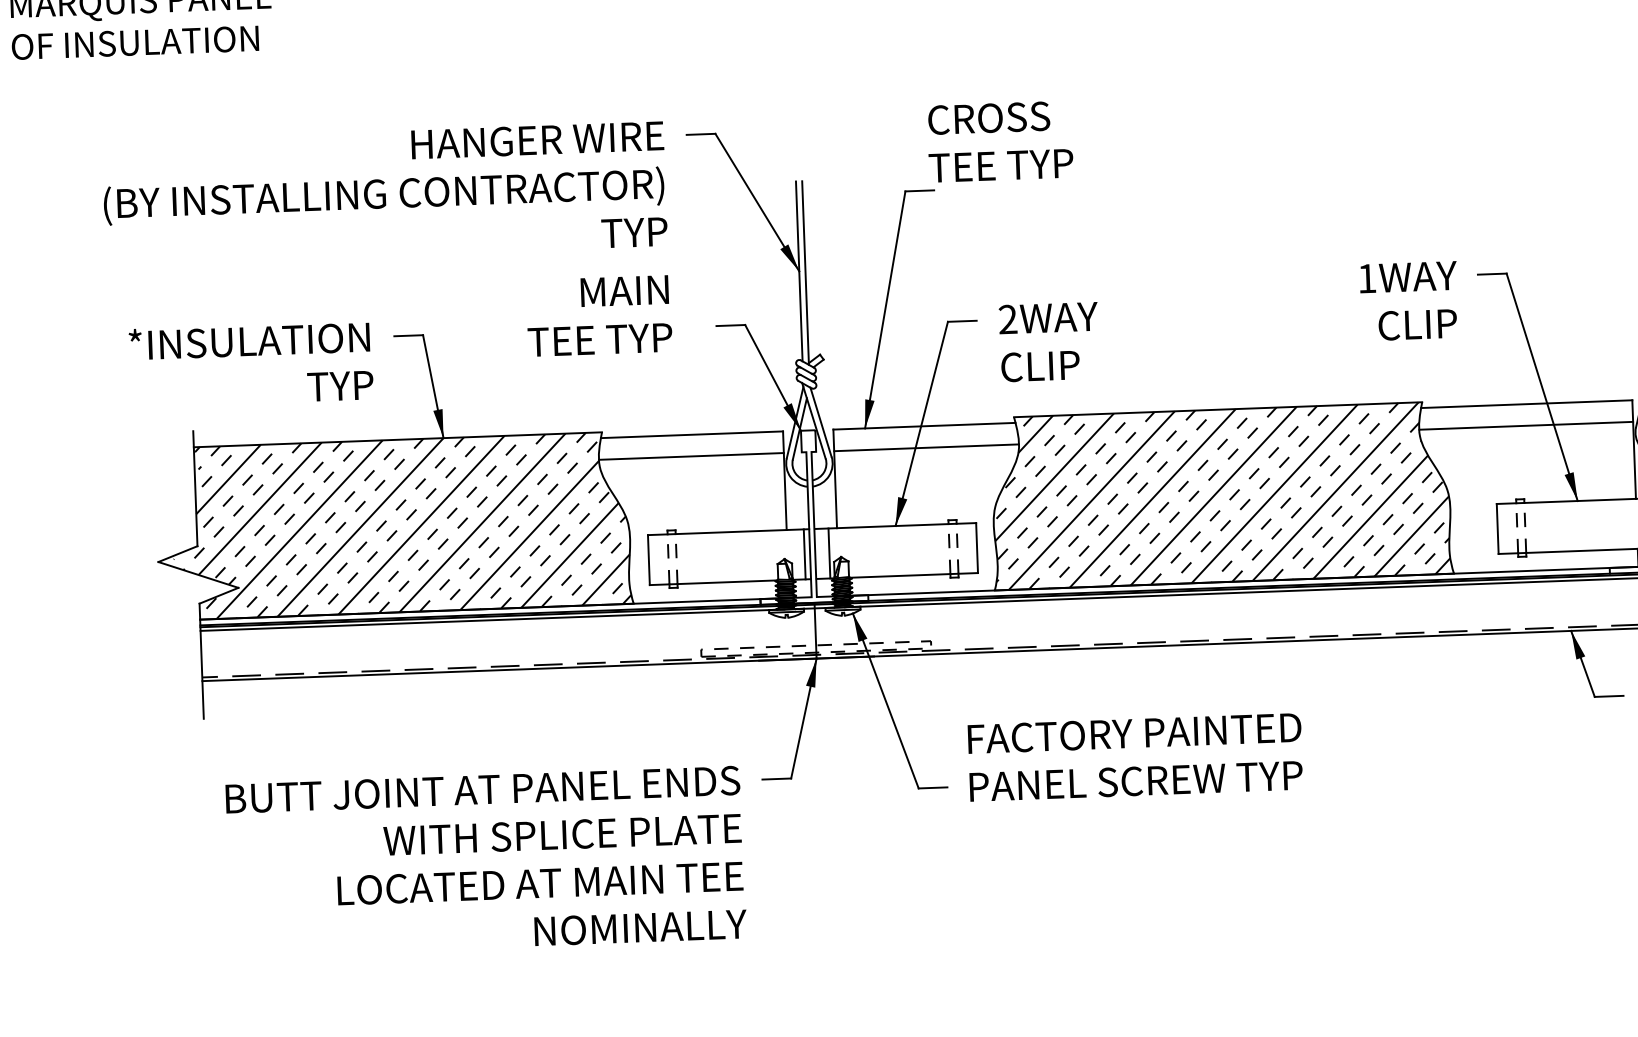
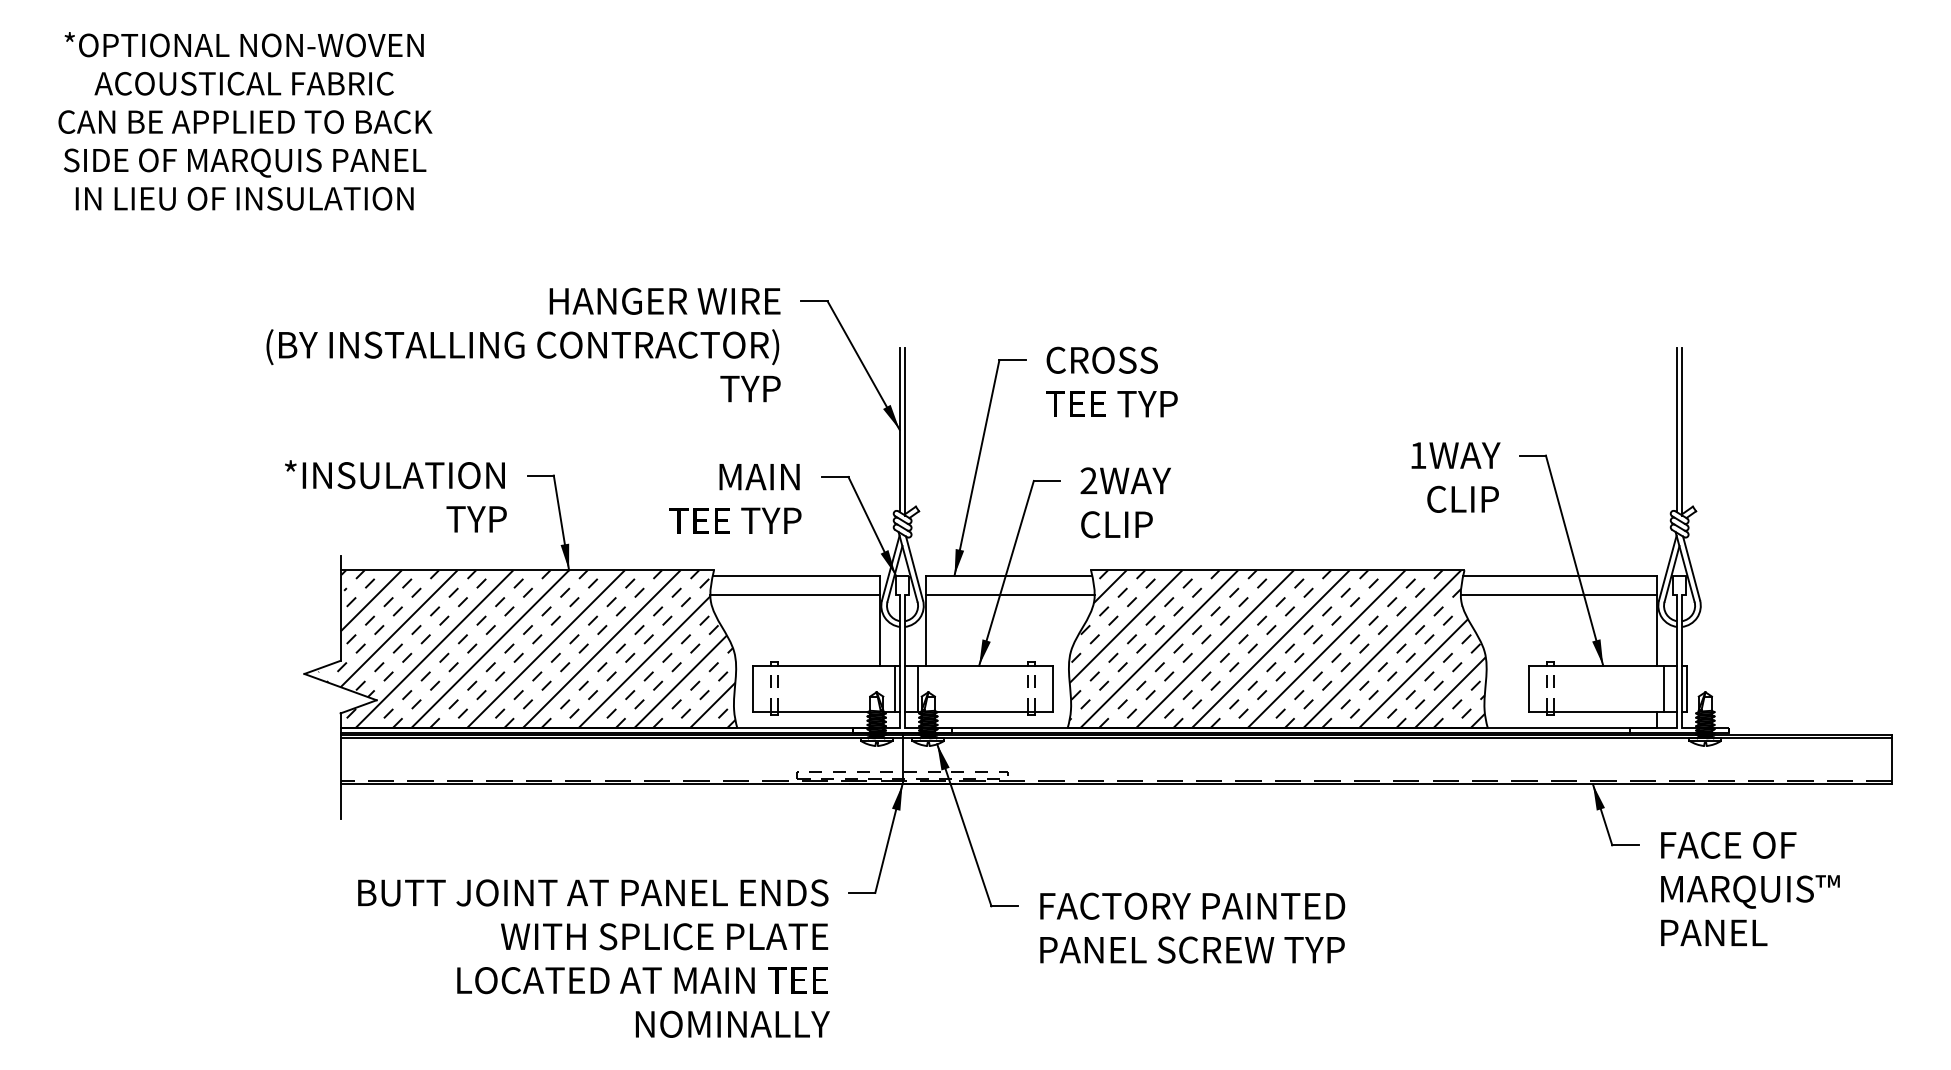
text: (1000, 141) -> (1111, 381), moved
text: (599, 315) -> (735, 498), moved
text: (1135, 756) -> (1192, 927), moved

